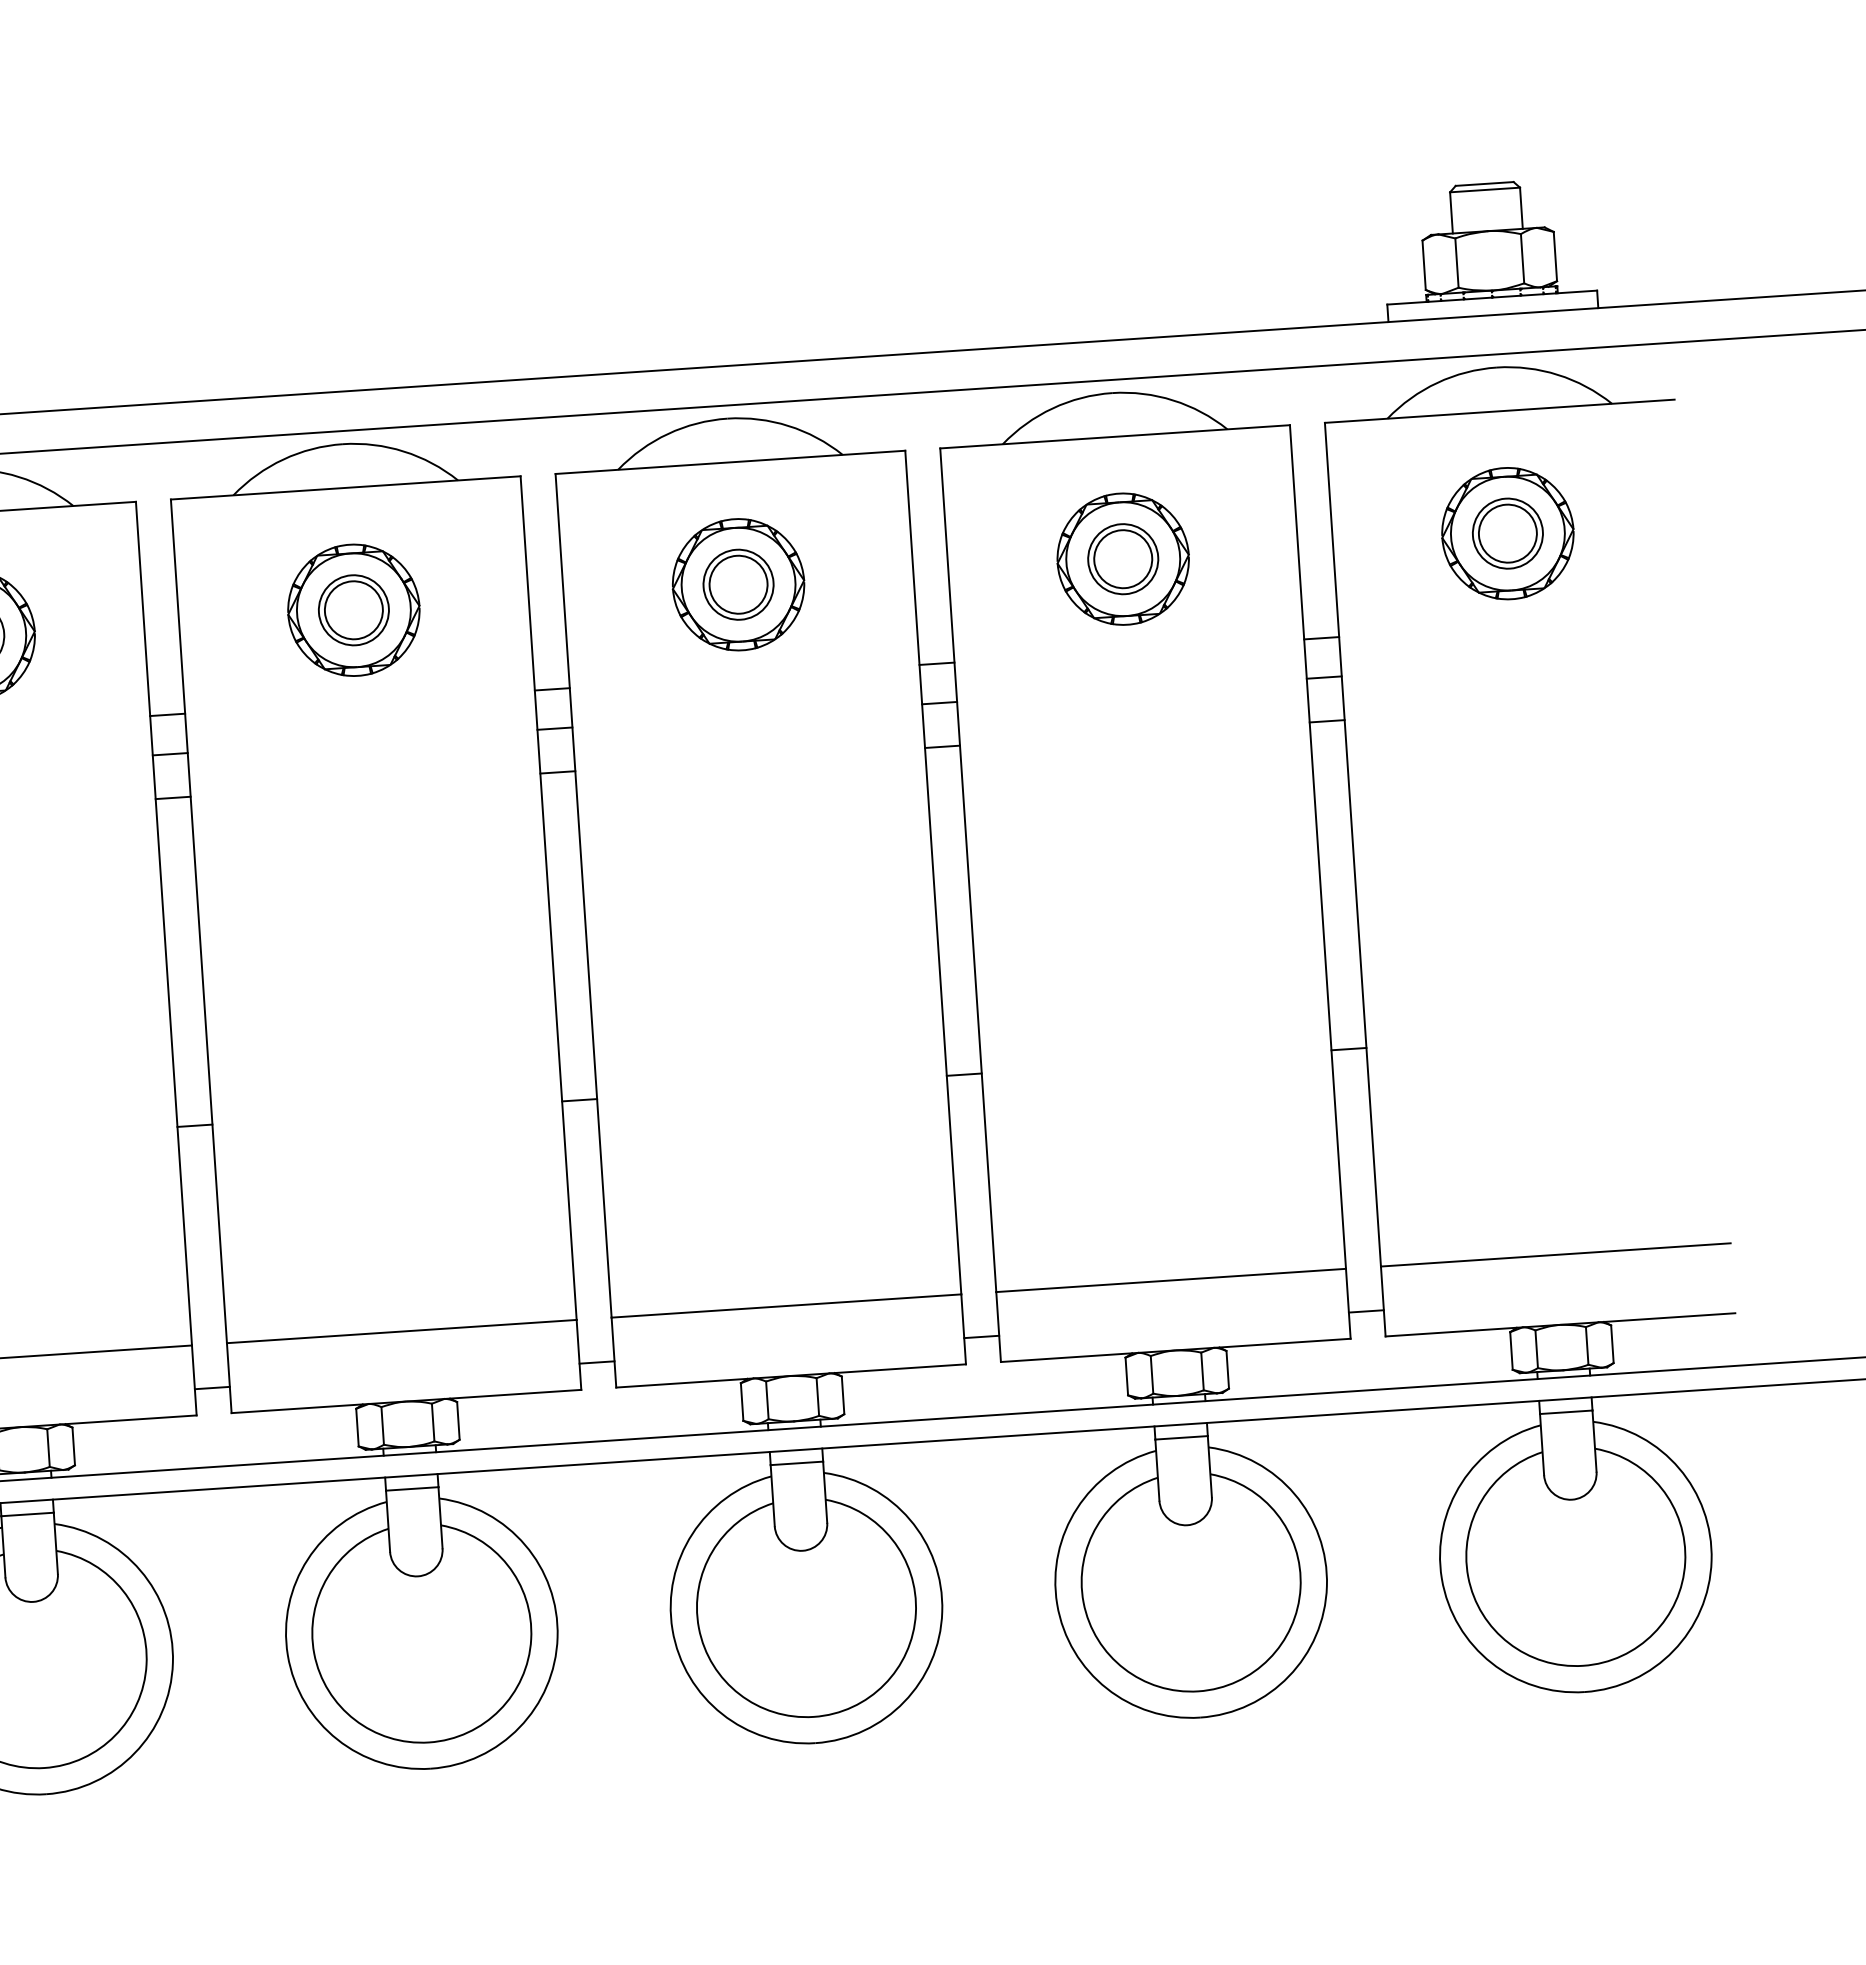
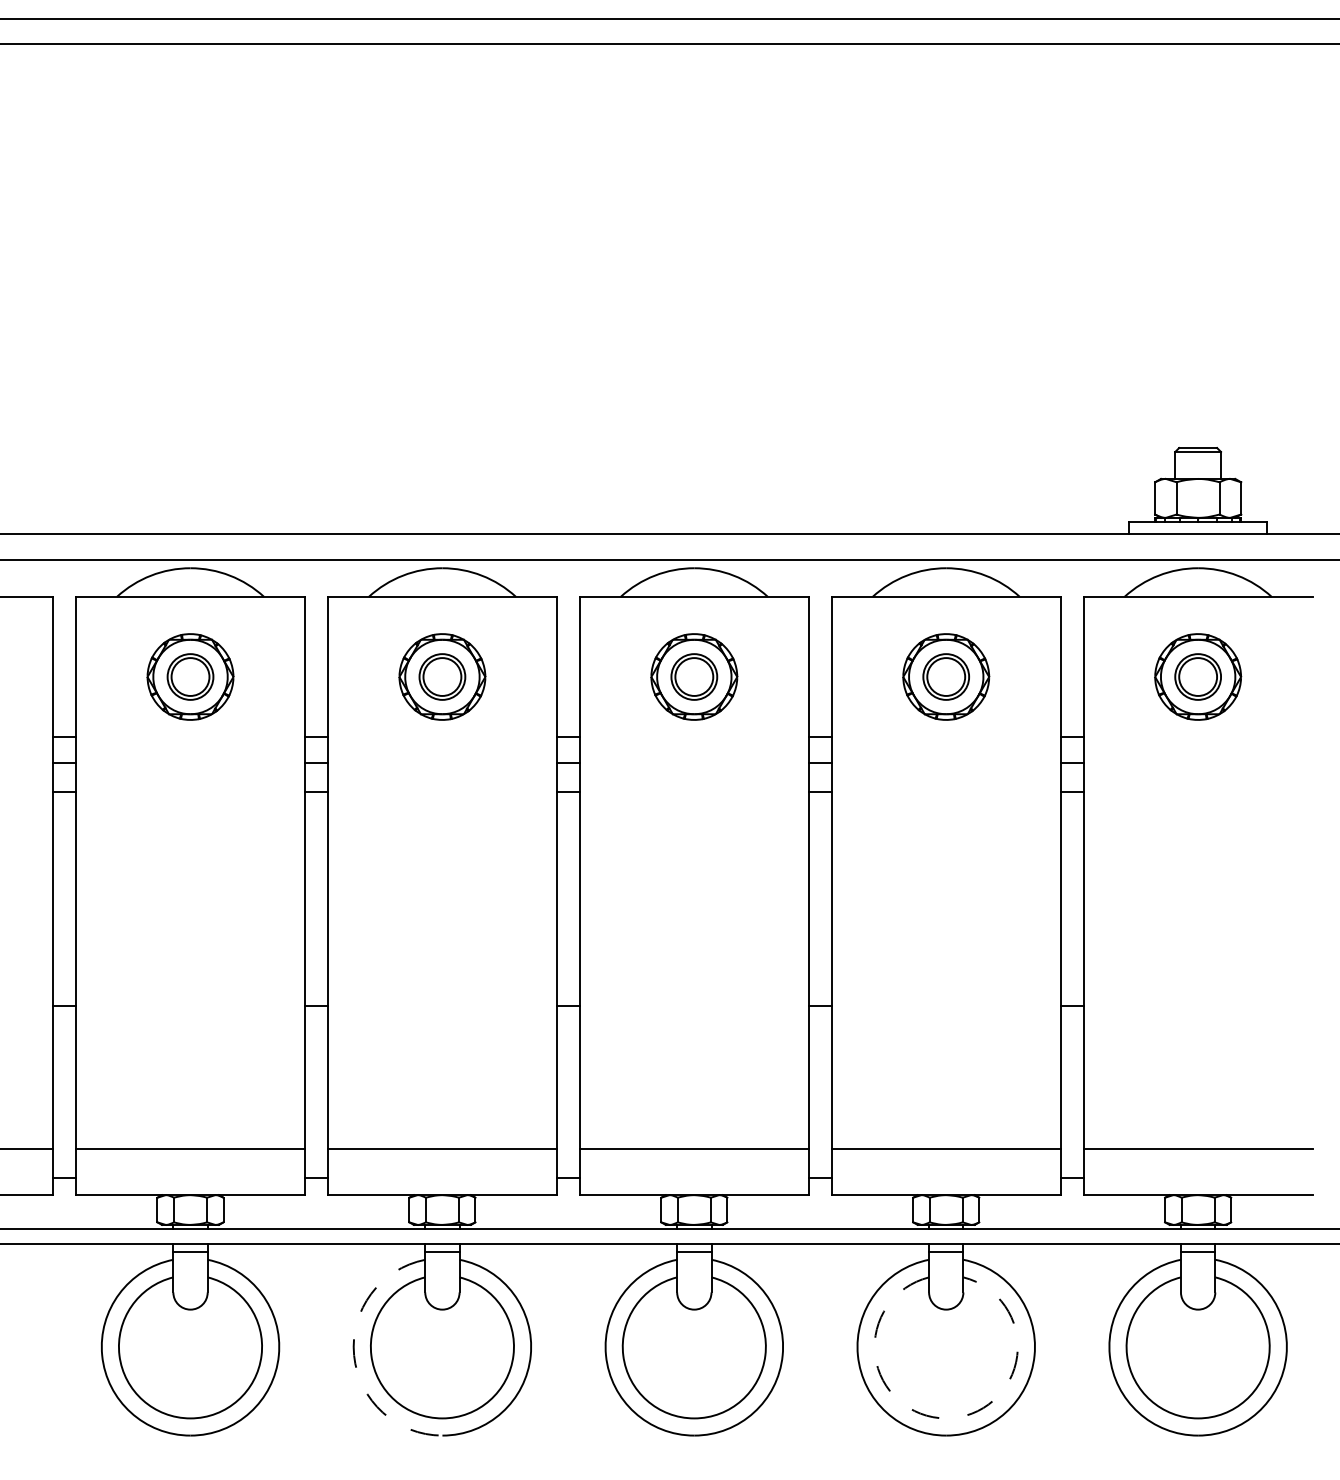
arc: (288, 1655) -> (354, 1355), solid -> dashed
arc: (1198, 1691) -> (946, 1418), solid -> dashed

